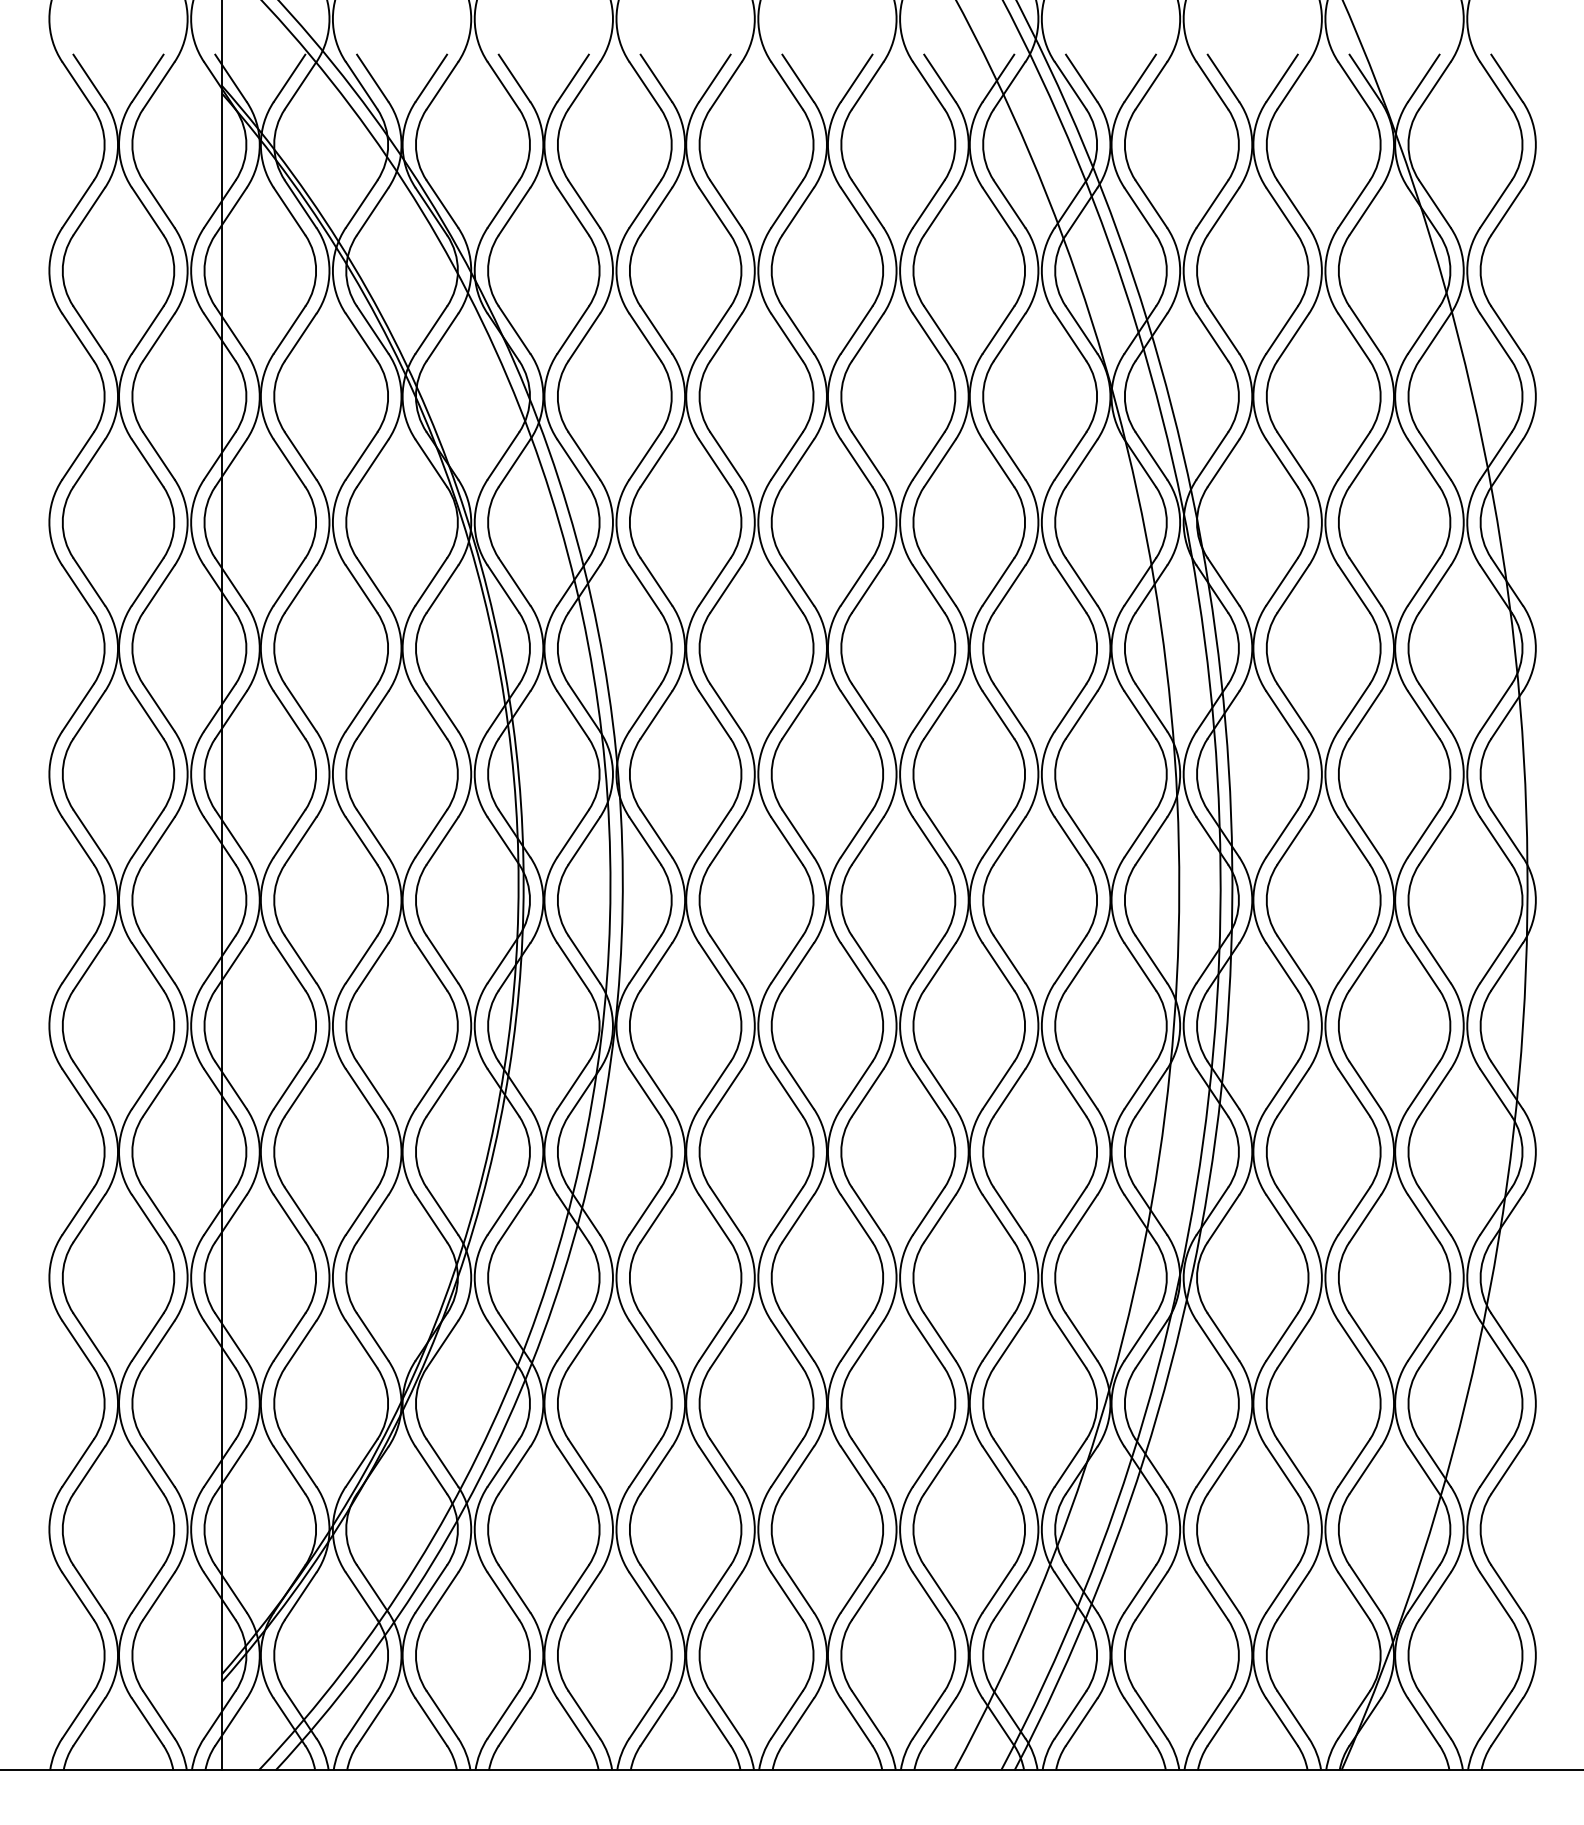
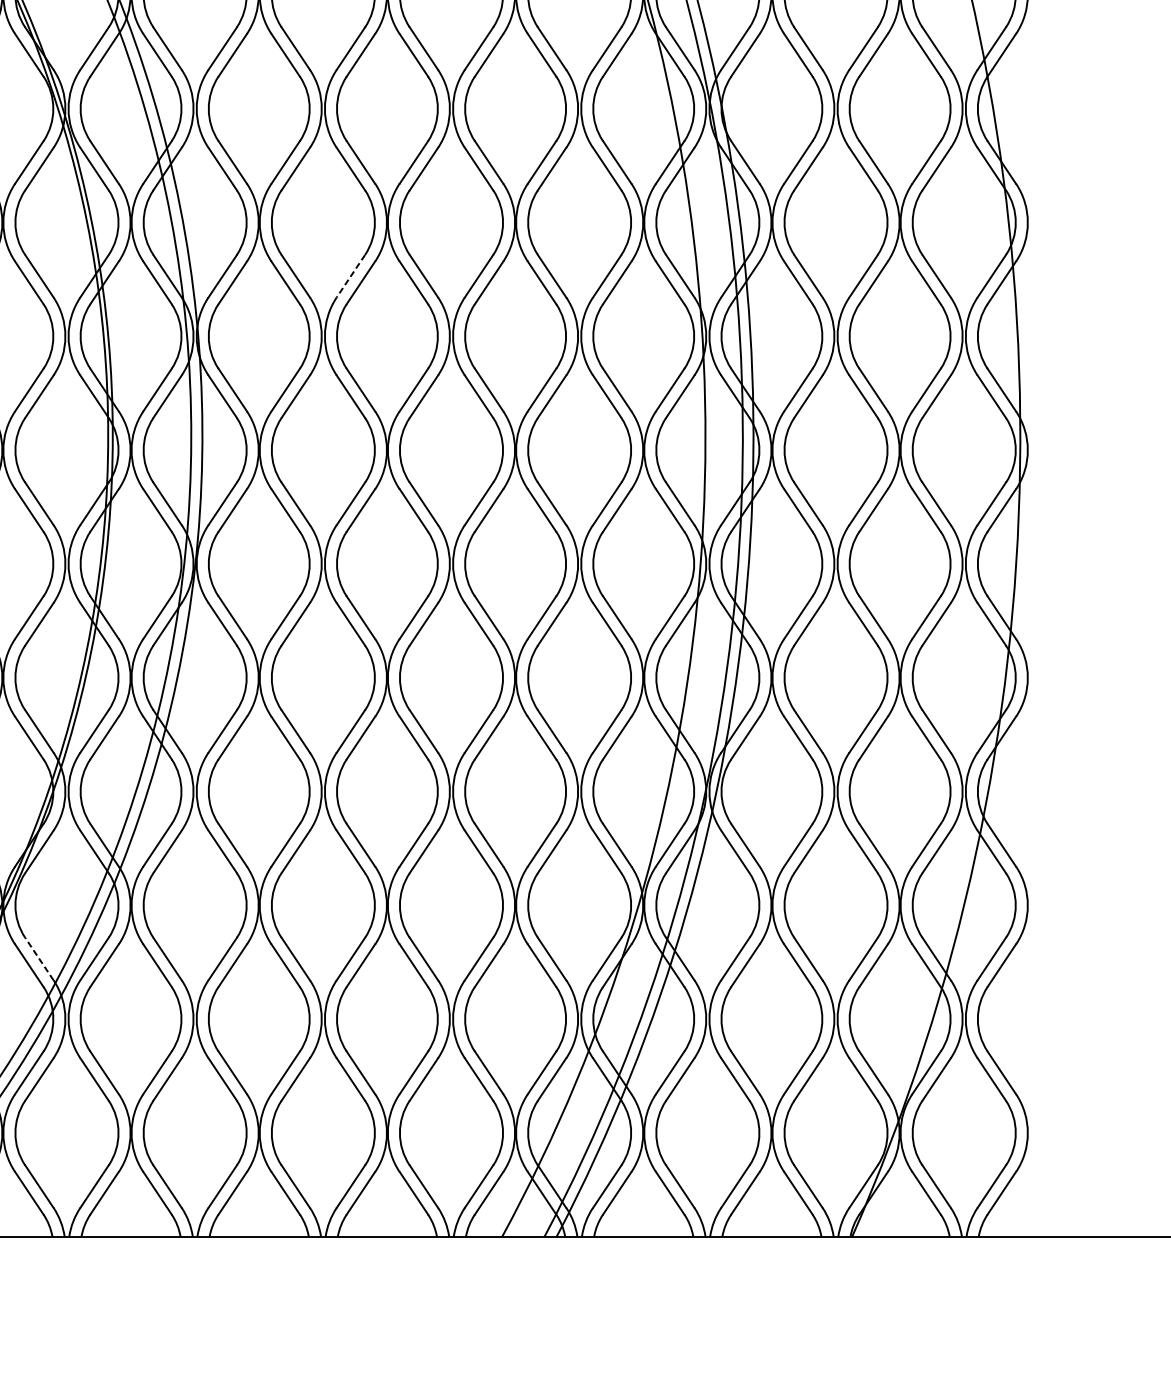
line: (786, 708) -> (350, 276), solid -> dashed
line: (442, 1462) -> (39, 958), solid -> dashed

